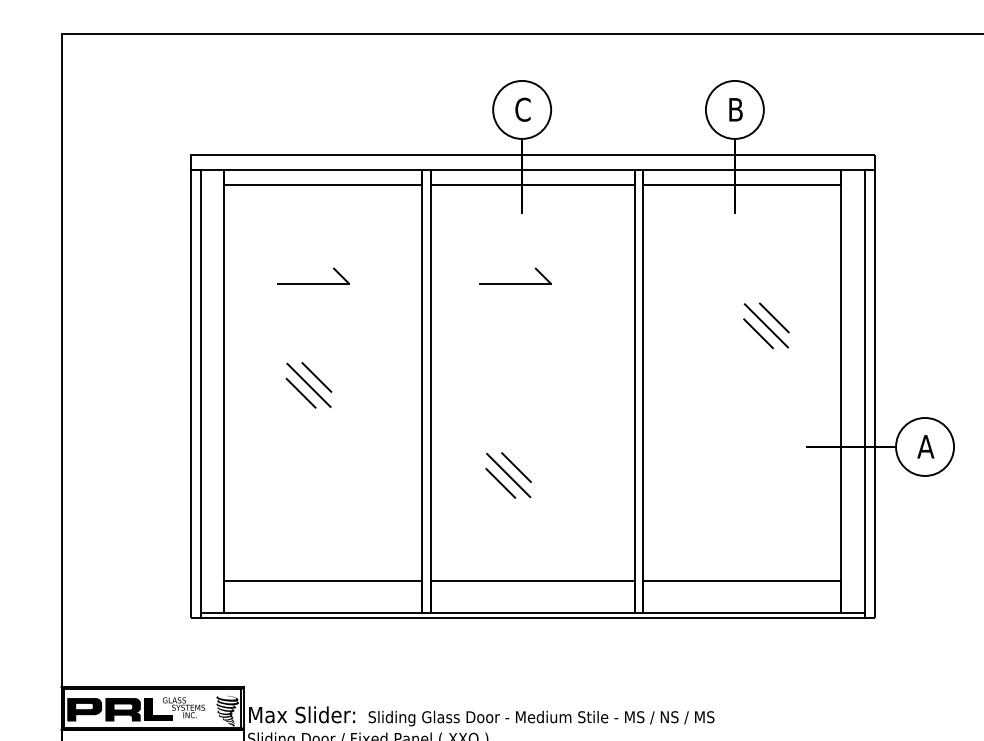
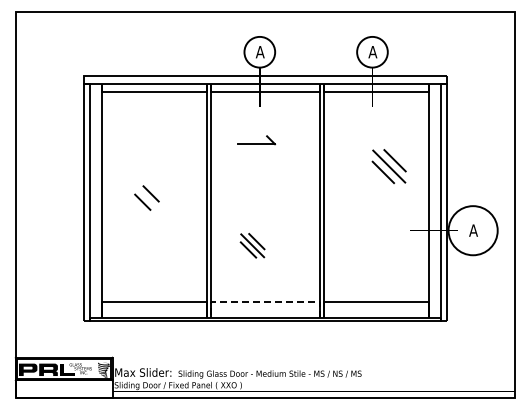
text: (521, 108) -> (259, 51), C -> A
text: (734, 110) -> (372, 52), B -> A
part: (313, 276) -> (149, 140), removed
part: (765, 325) -> (388, 166), size x1.4
line: (308, 384) -> (146, 197), removed
circle: (923, 446) -> (472, 230), size x1.6
line: (532, 580) -> (265, 301), solid -> dashed

